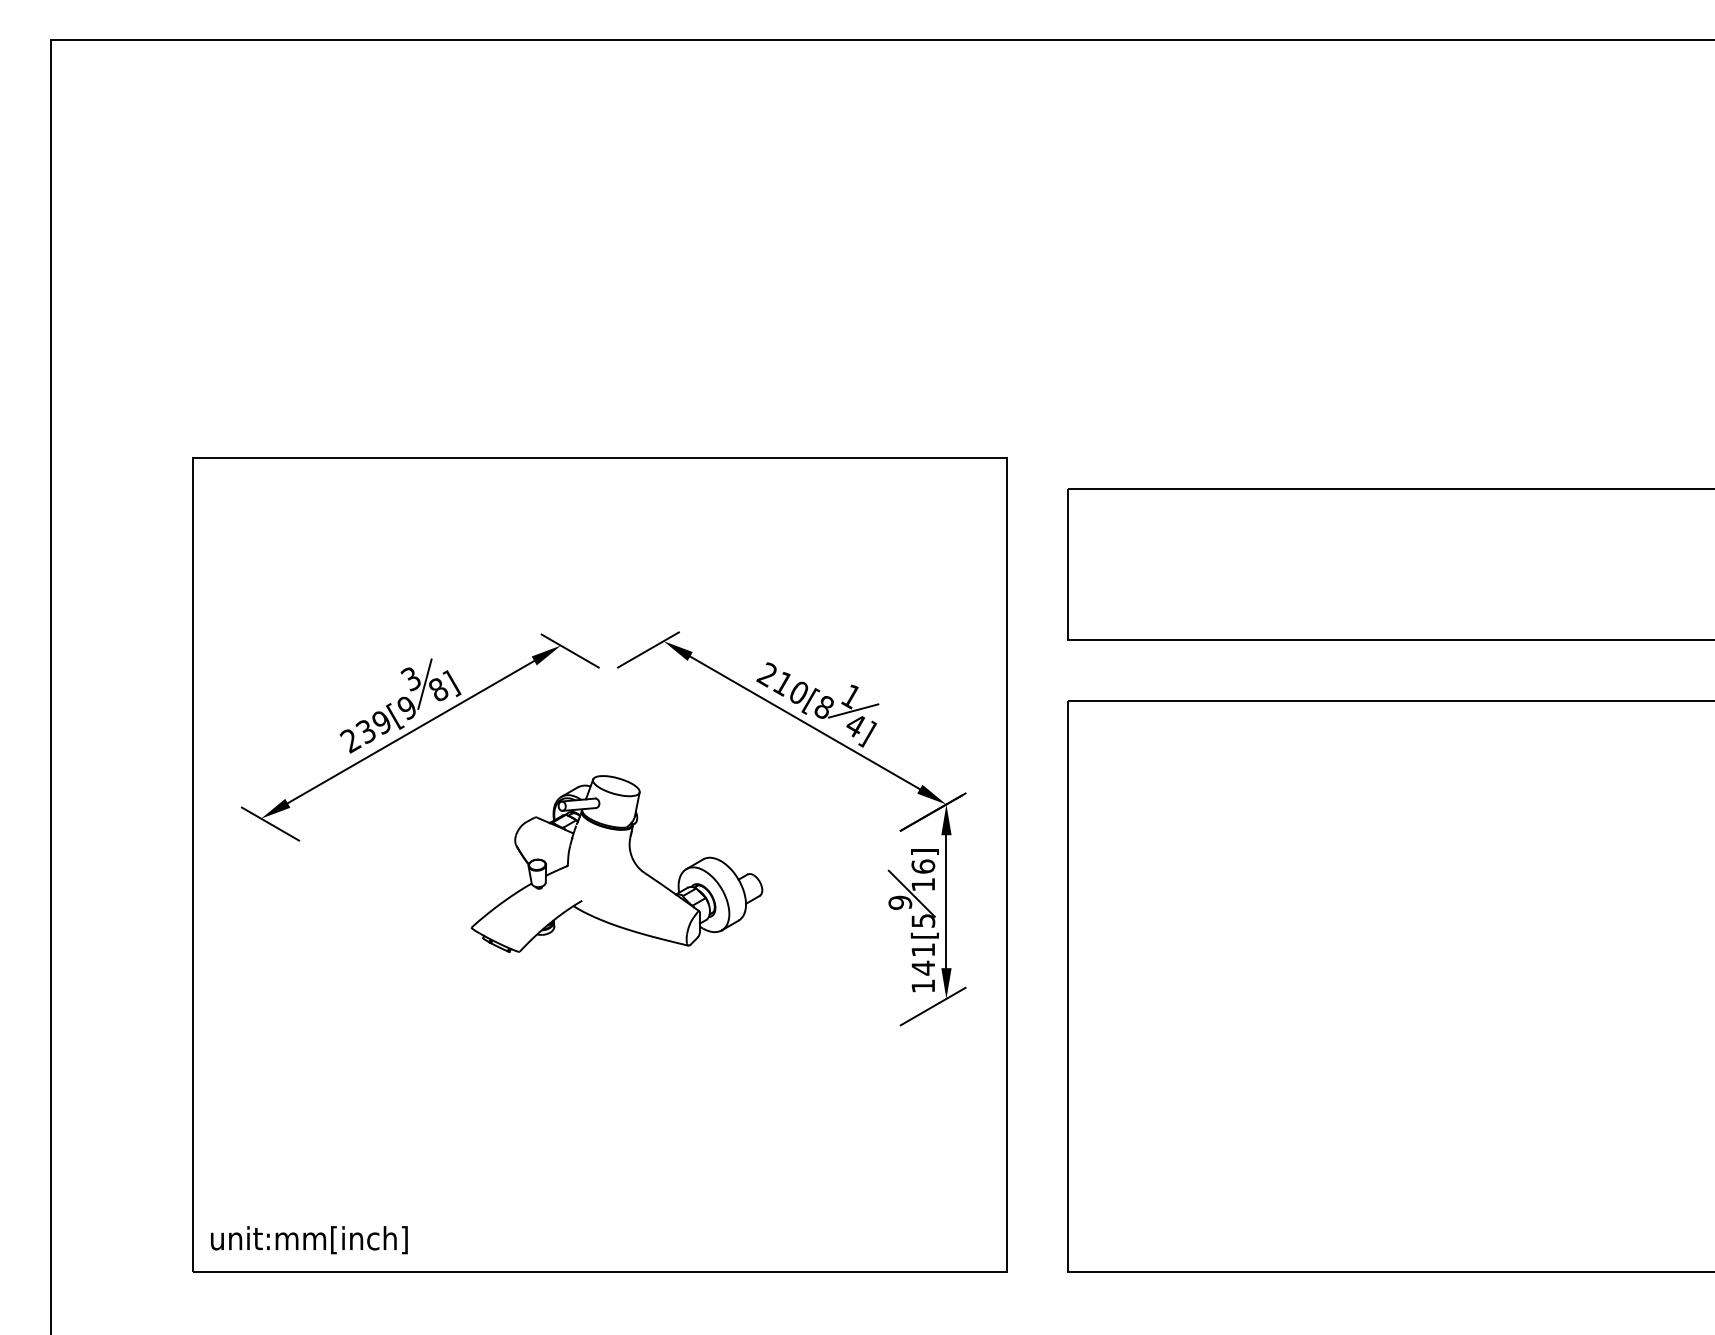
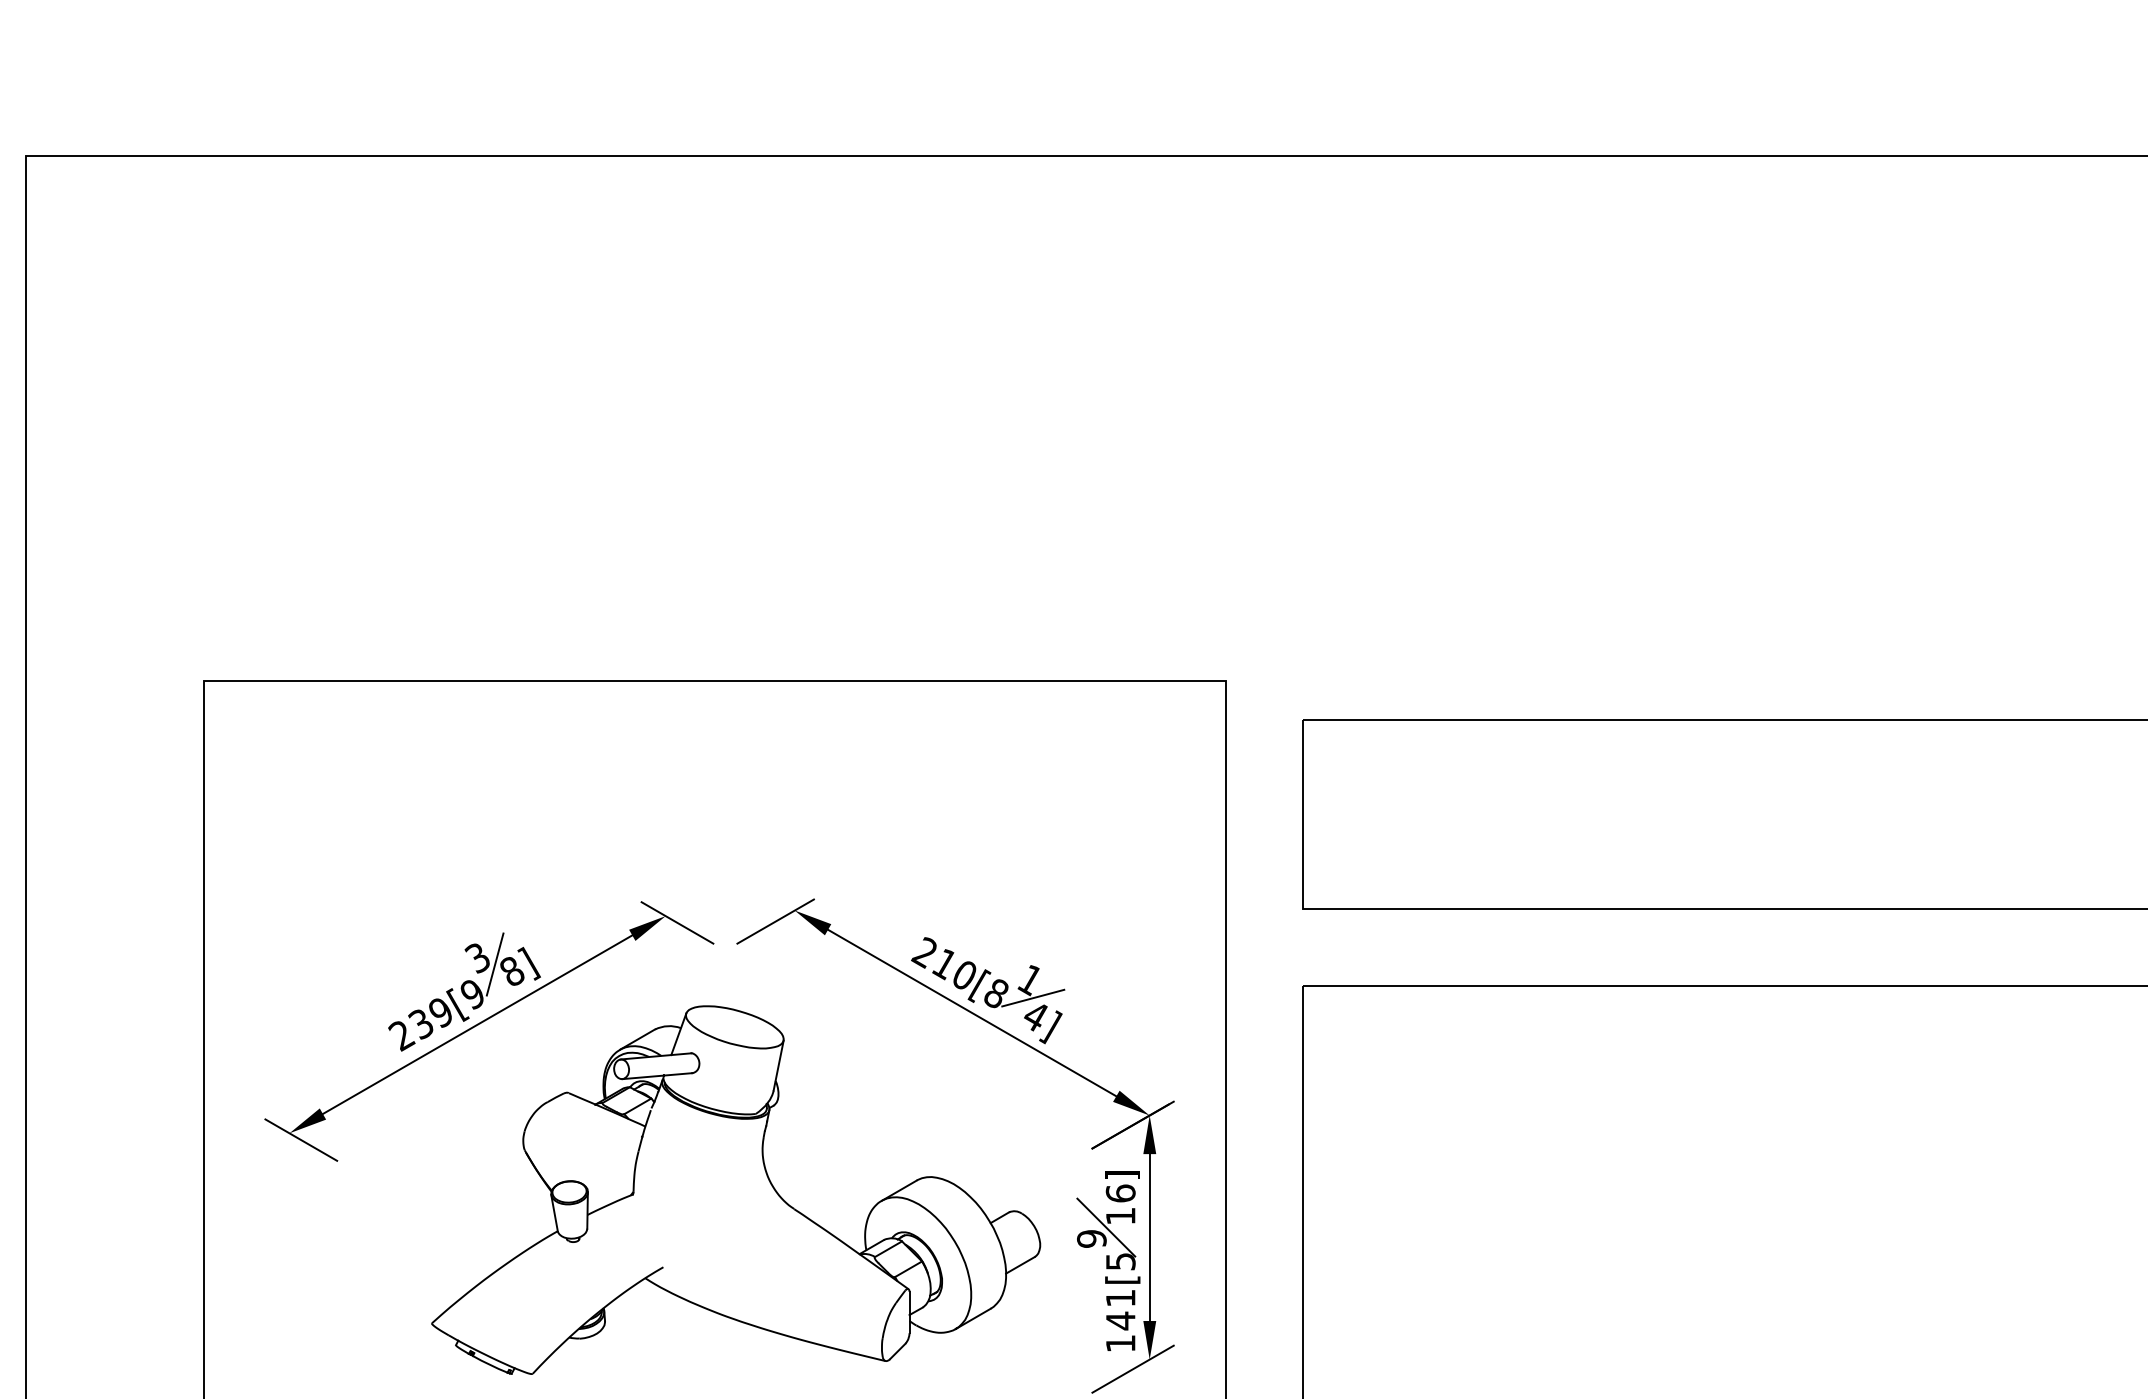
part: (616, 863) -> (735, 1189), size x1.67

